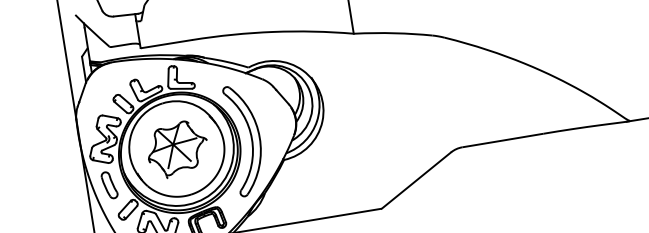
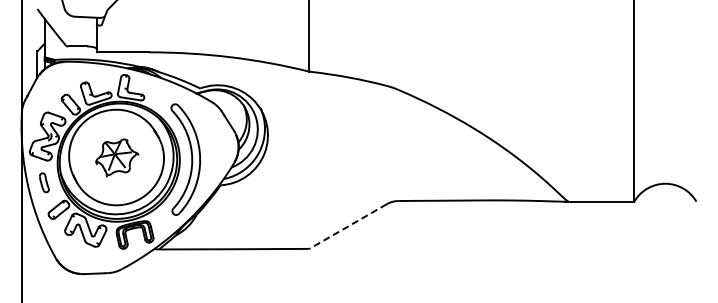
part: (177, 148) -> (117, 157), size x0.7
line: (416, 180) -> (348, 226), solid -> dashed
part: (109, 185) -> (44, 182), size x0.7

